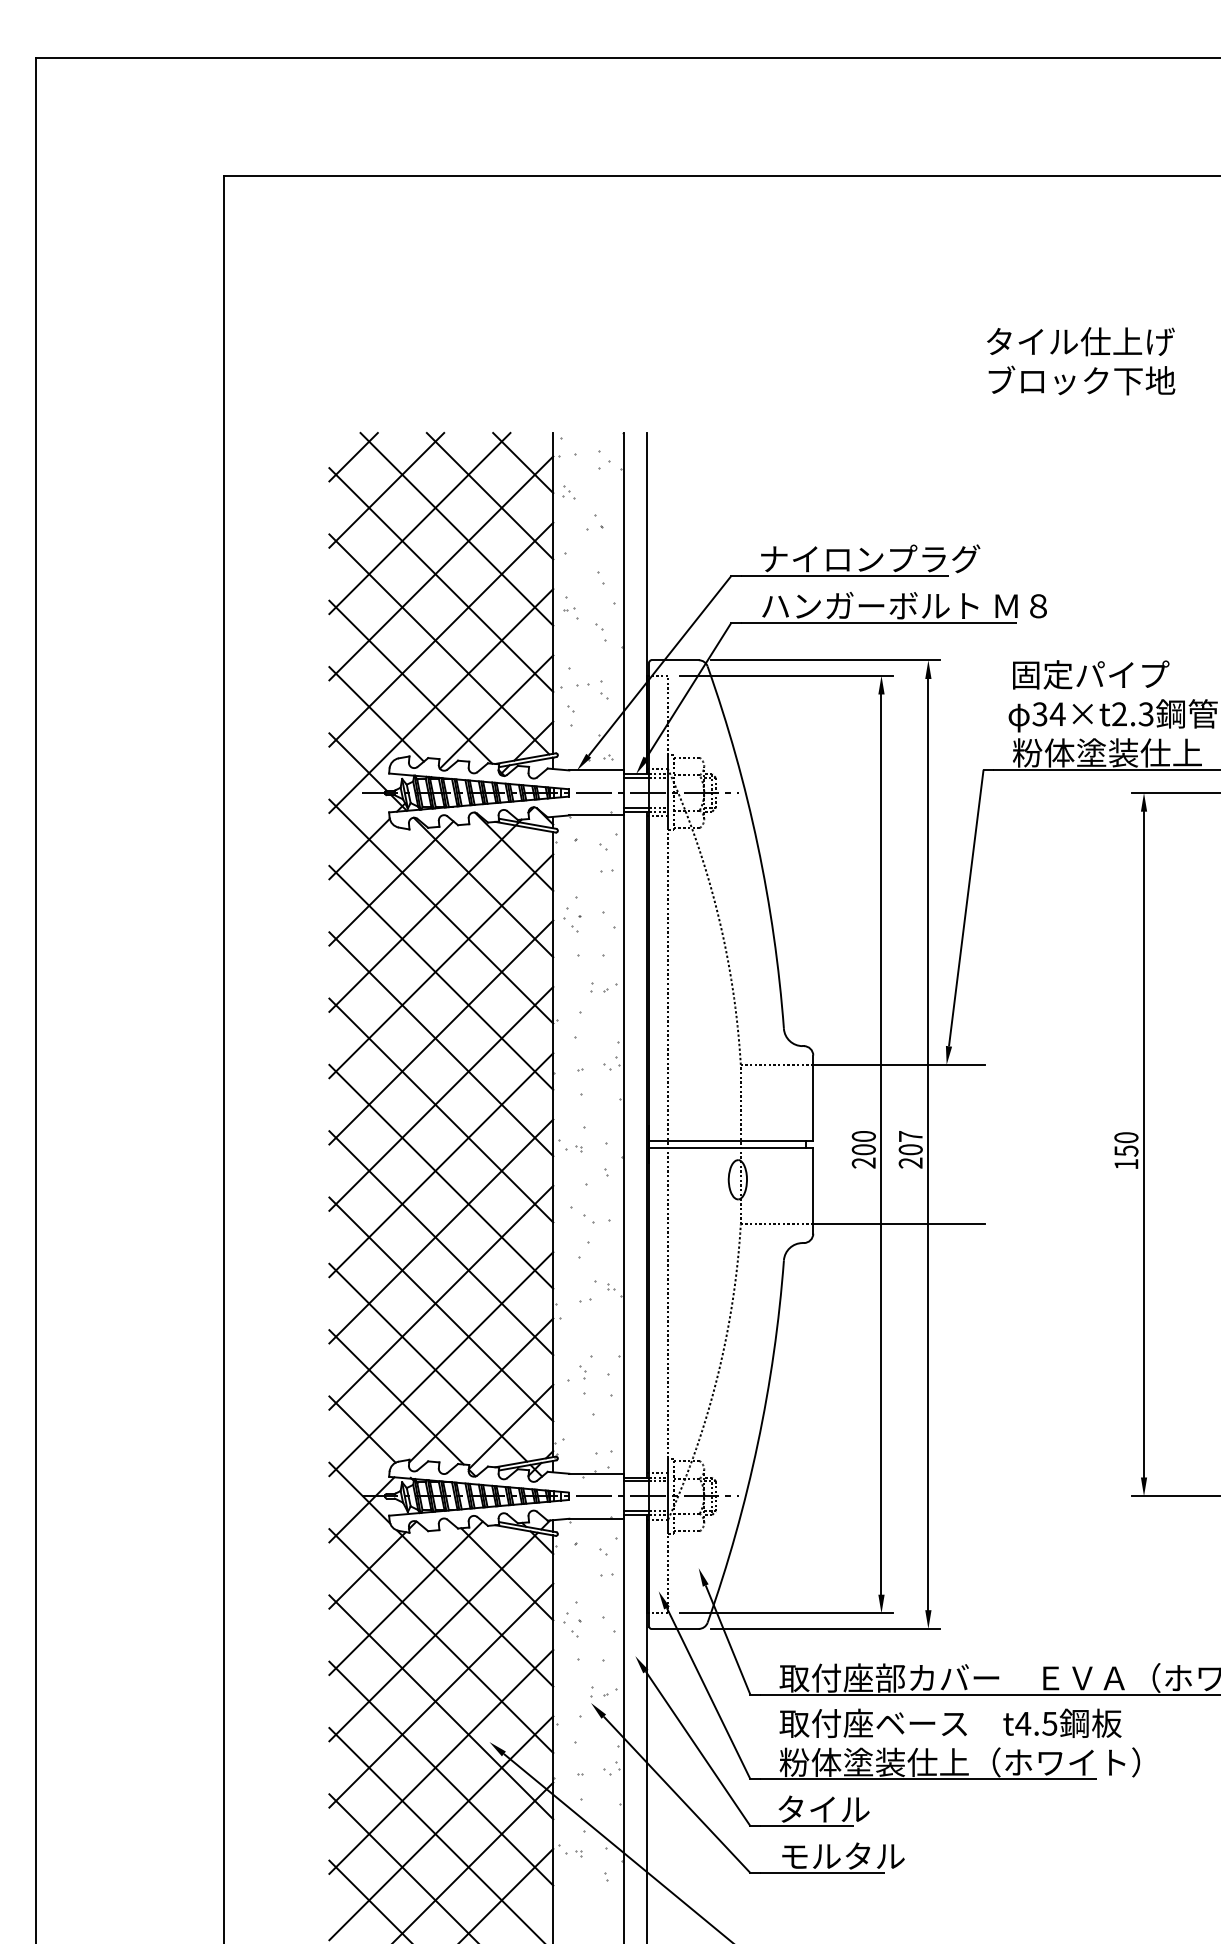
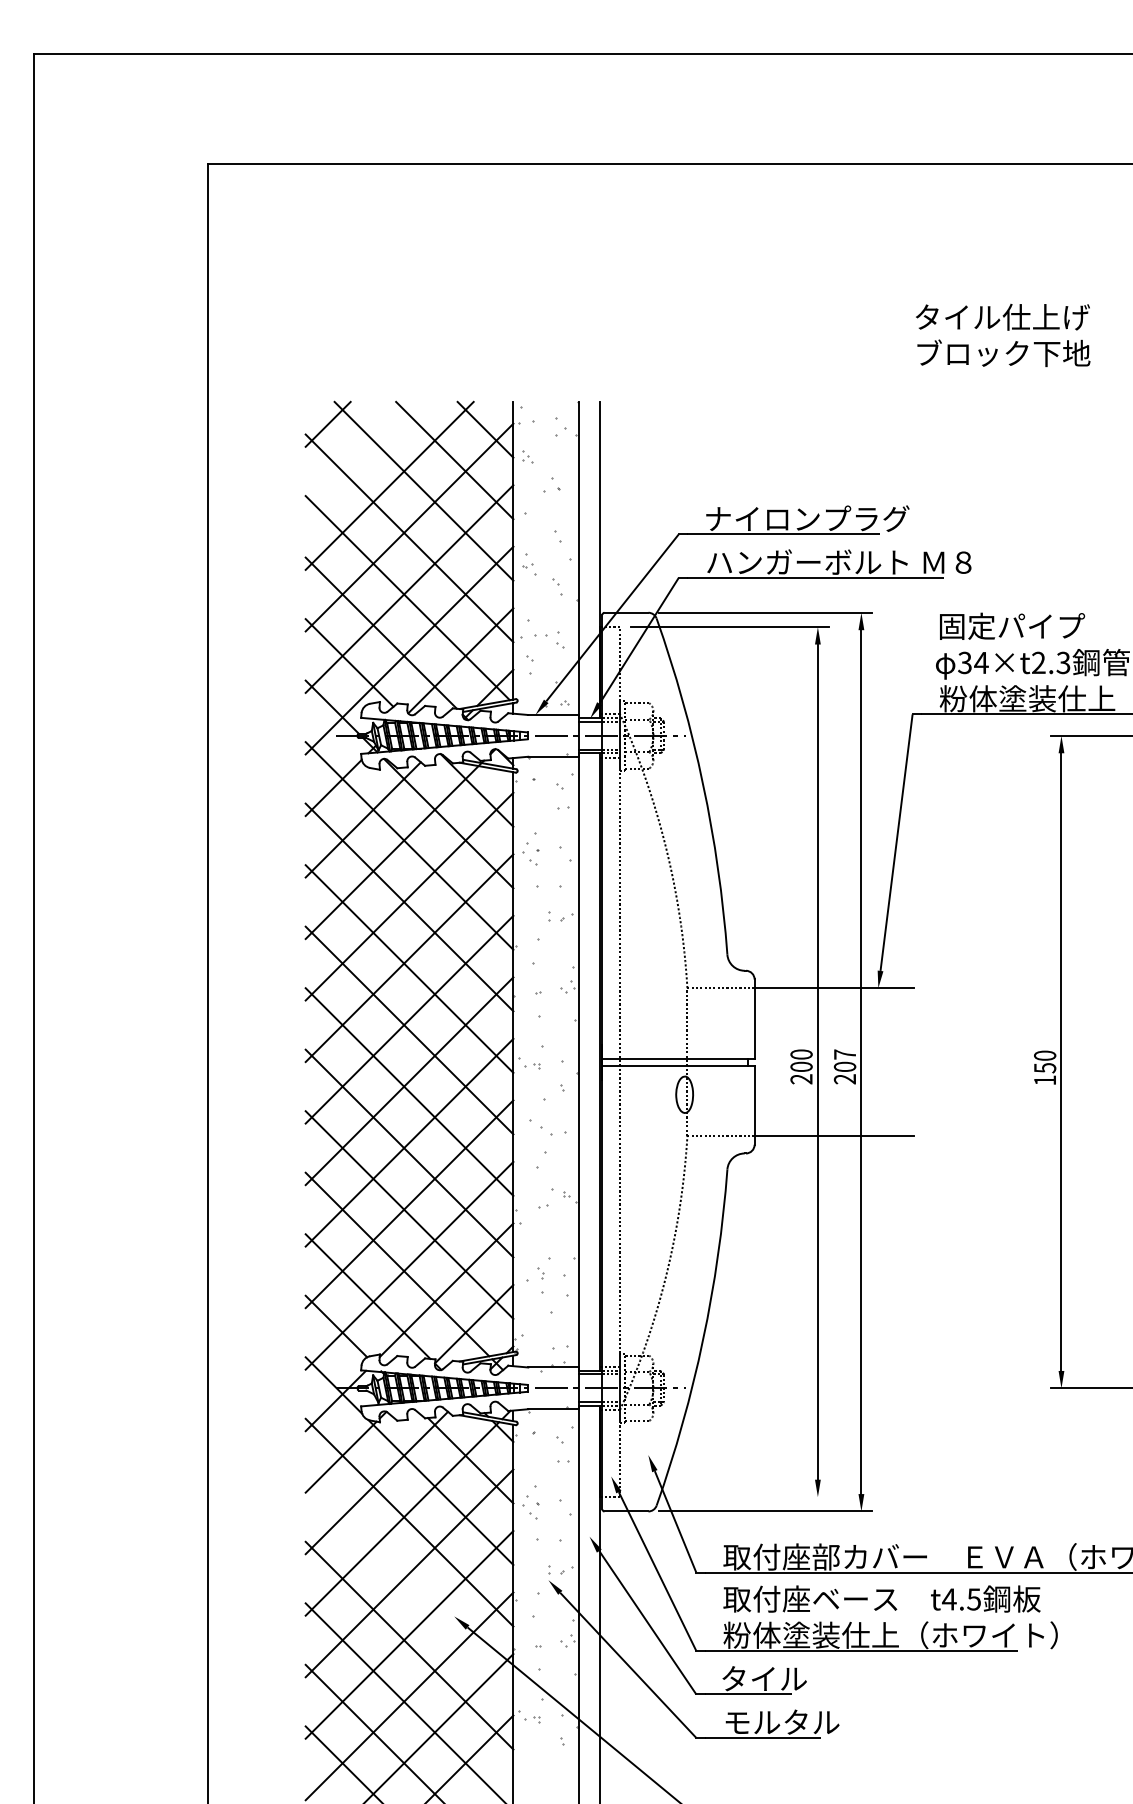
line: (386, 489) -> (358, 454), removed
line: (786, 1613) -> (729, 1497), removed
line: (441, 1707) -> (409, 1584), removed

